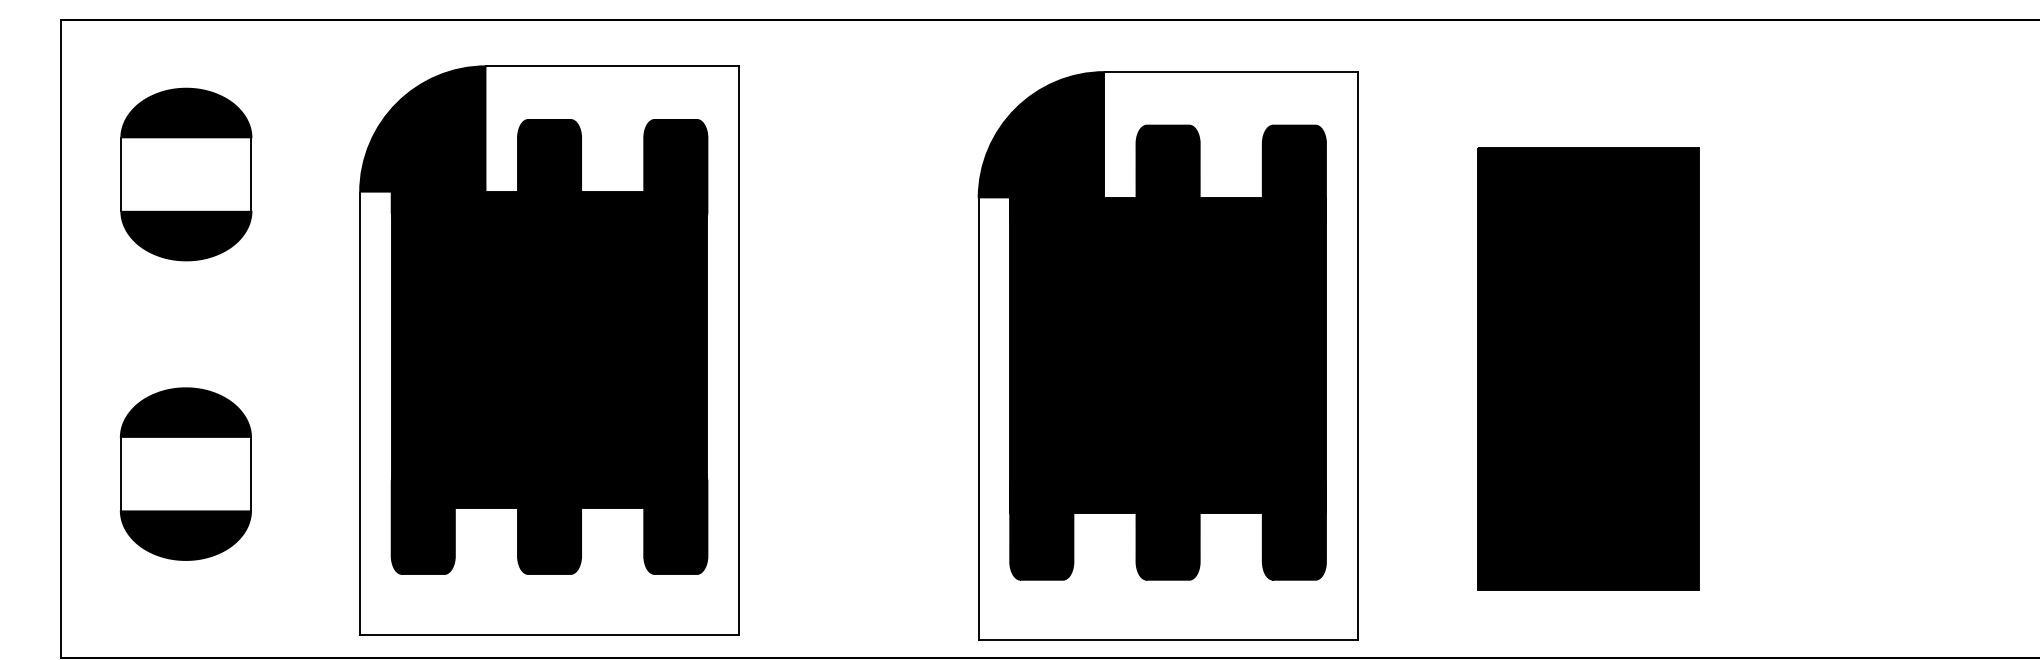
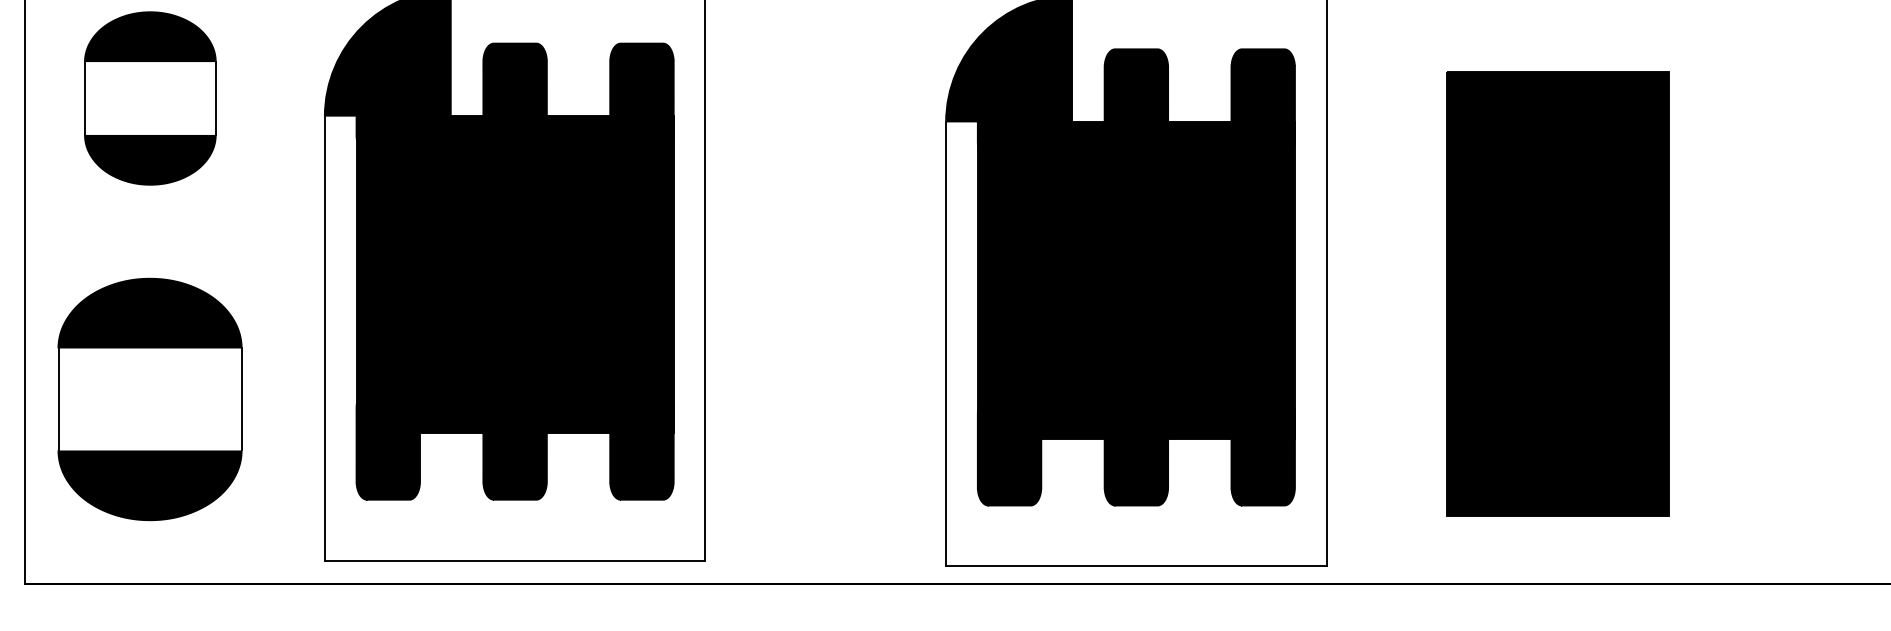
part: (185, 473) -> (149, 398), size x1.4

